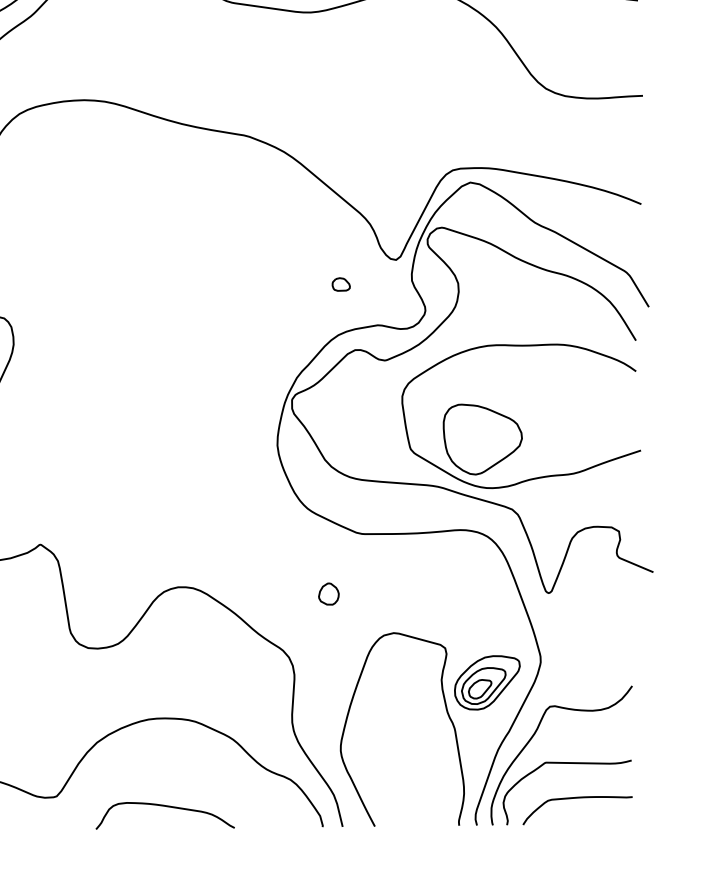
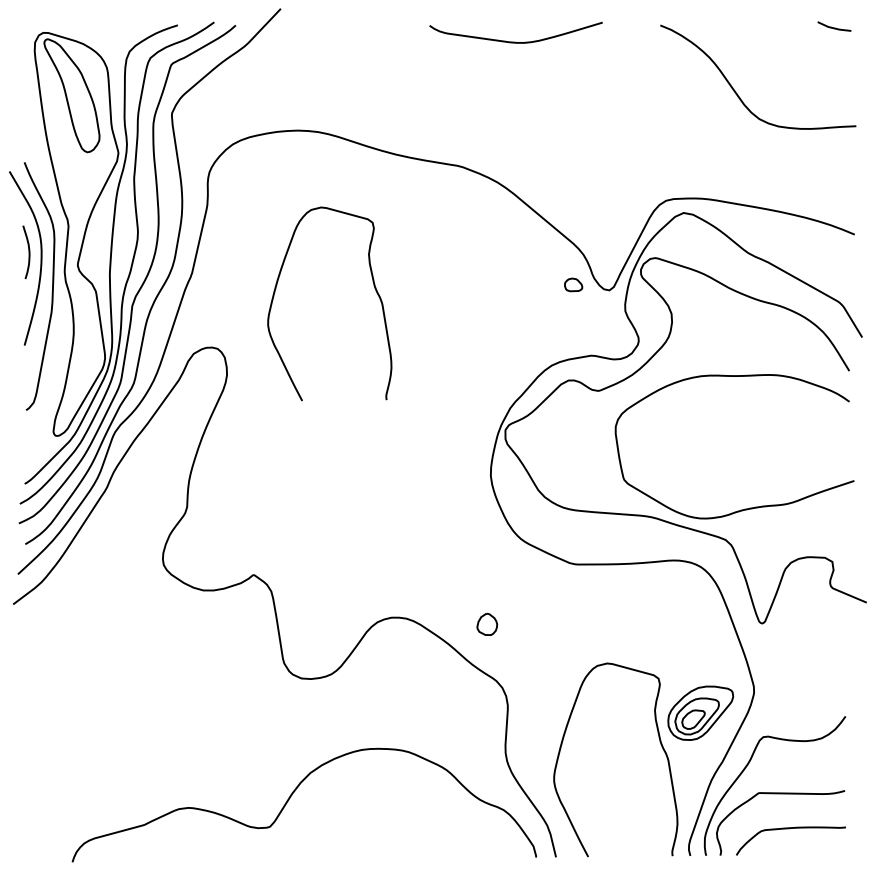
curve: (161, 258) -> (374, 288), added
part: (341, 284) -> (573, 284), moved
part: (483, 439) -> (696, 469), removed
part: (329, 593) -> (487, 623), moved
curve: (165, 807) -> (378, 837), removed

